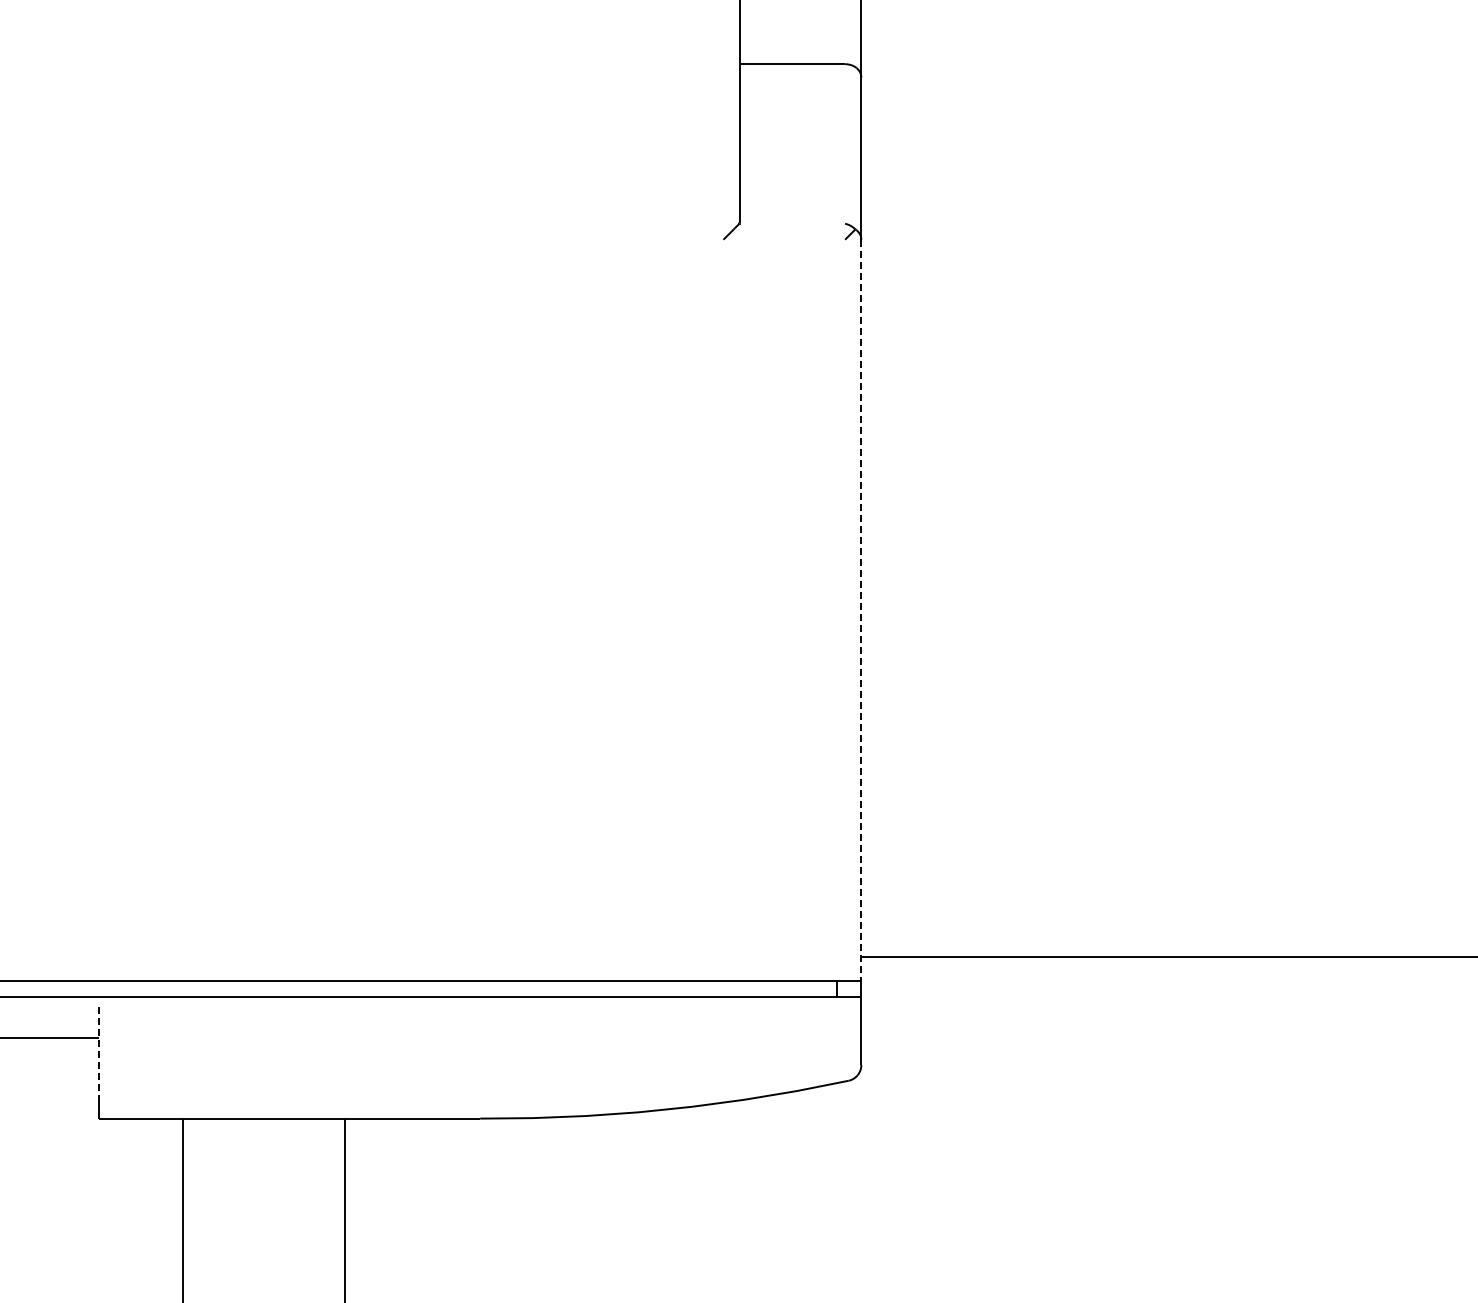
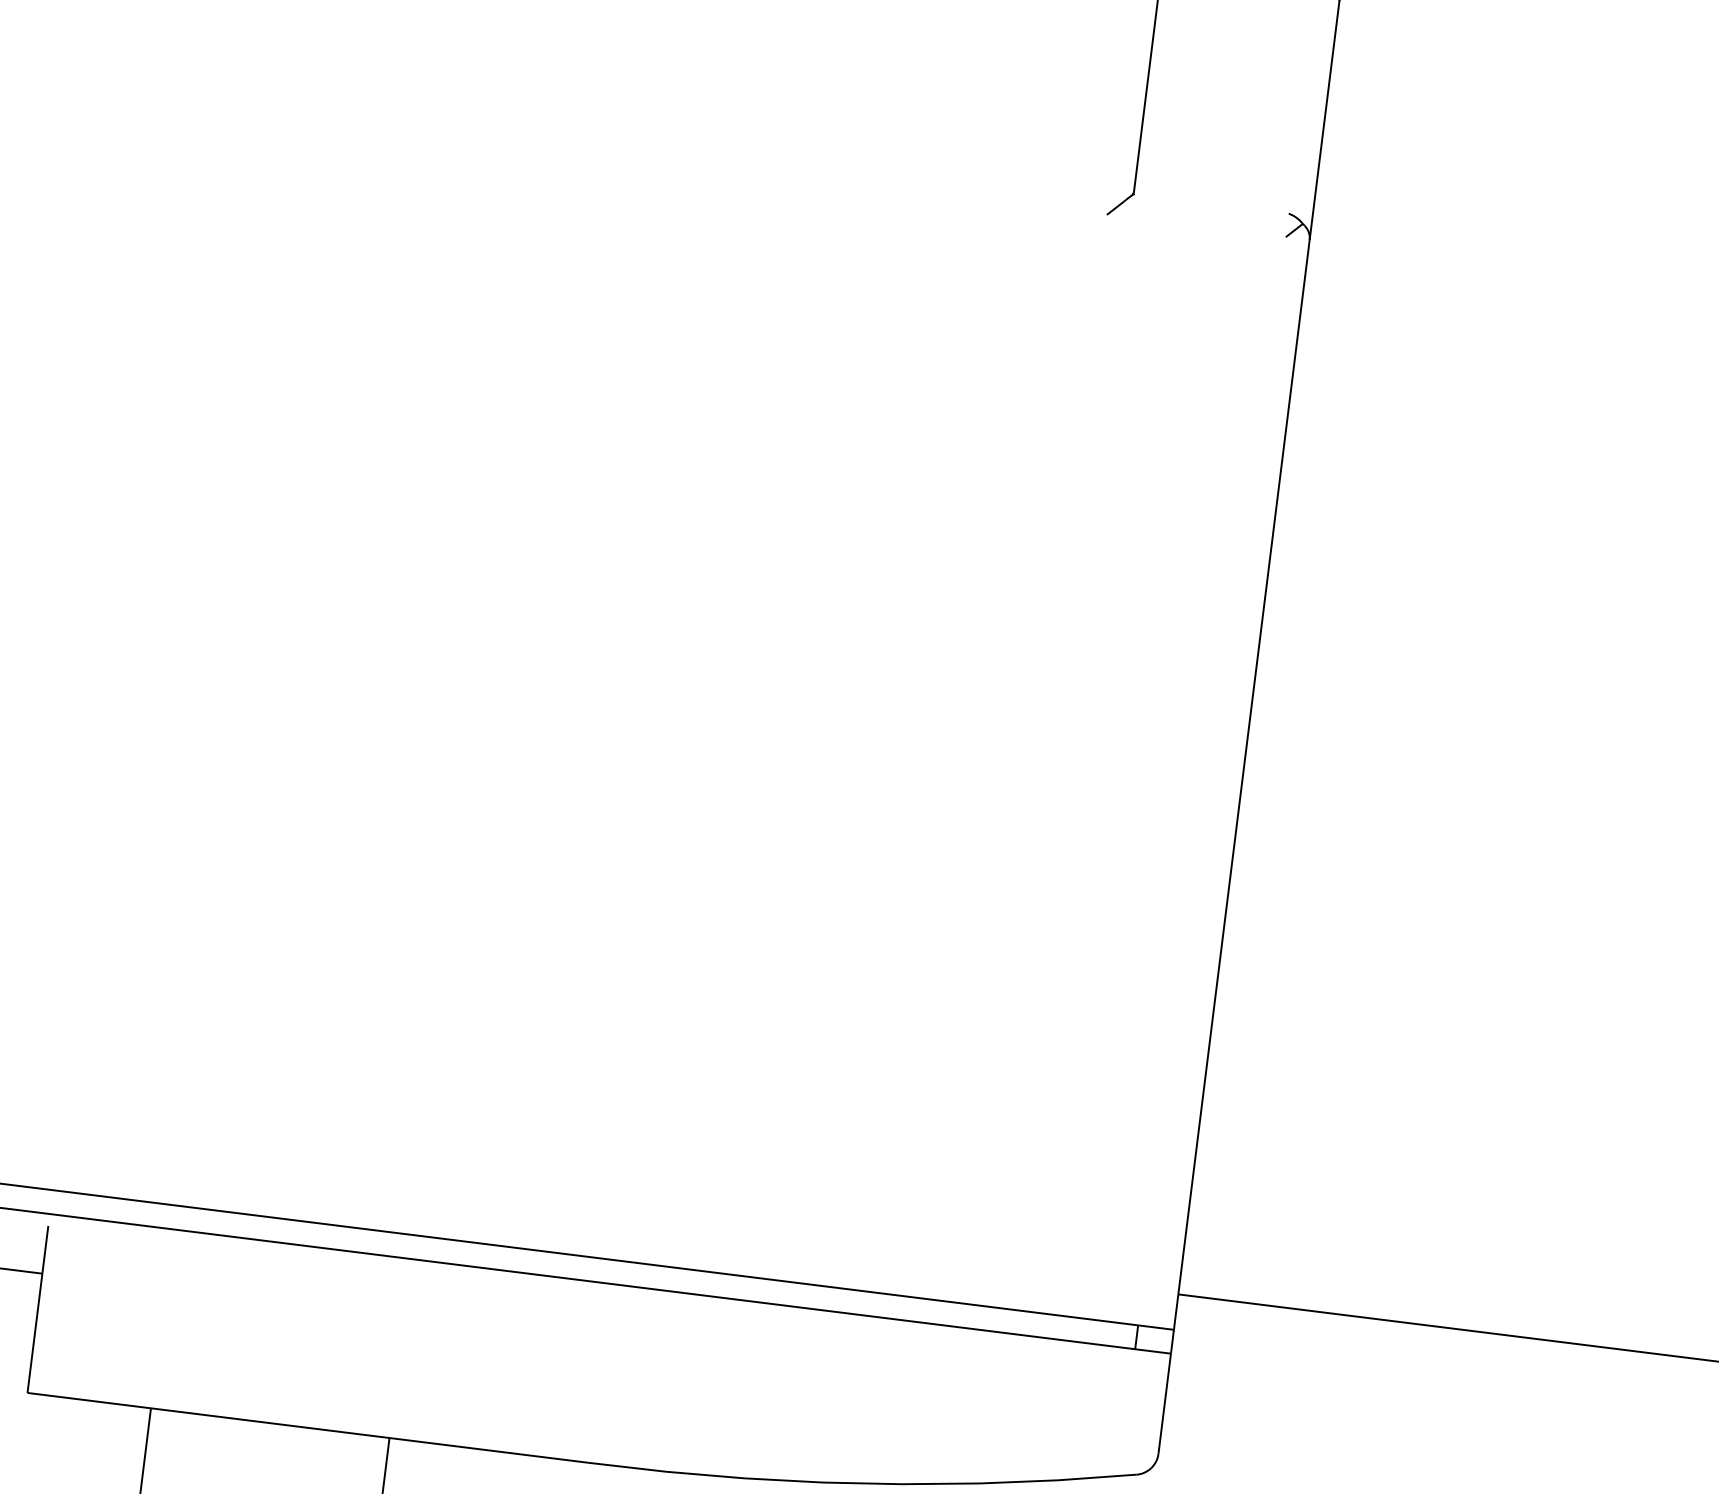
line: (861, 610) -> (1241, 785), dashed -> solid
line: (98, 1053) -> (38, 1297), dashed -> solid

